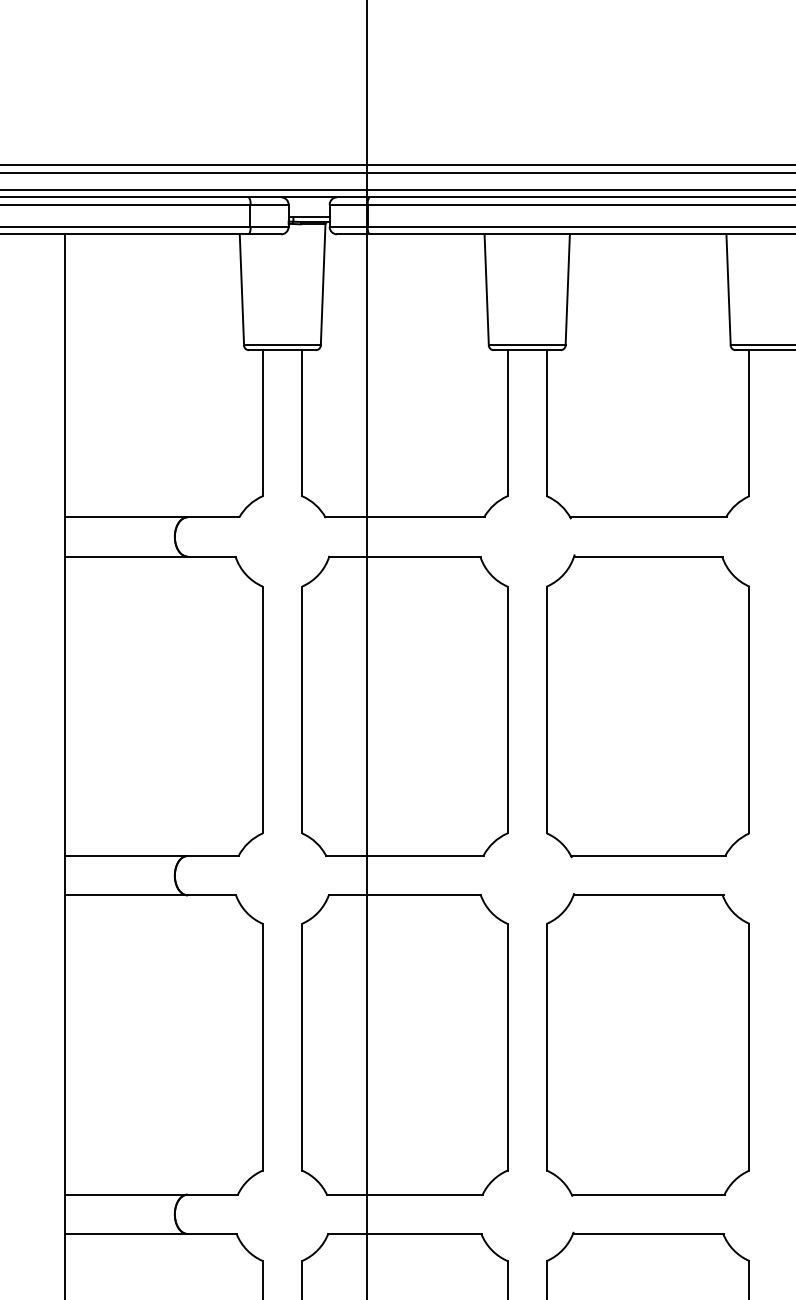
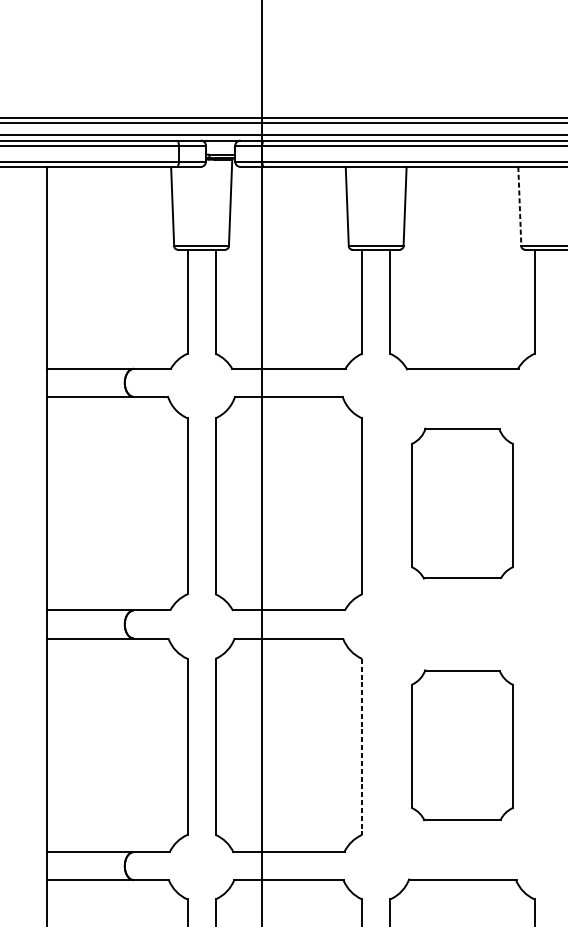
line: (728, 289) -> (519, 206), solid -> dashed
part: (647, 706) -> (461, 503), size x0.7
part: (647, 1044) -> (461, 744), size x0.7
line: (507, 1047) -> (362, 747), solid -> dashed

